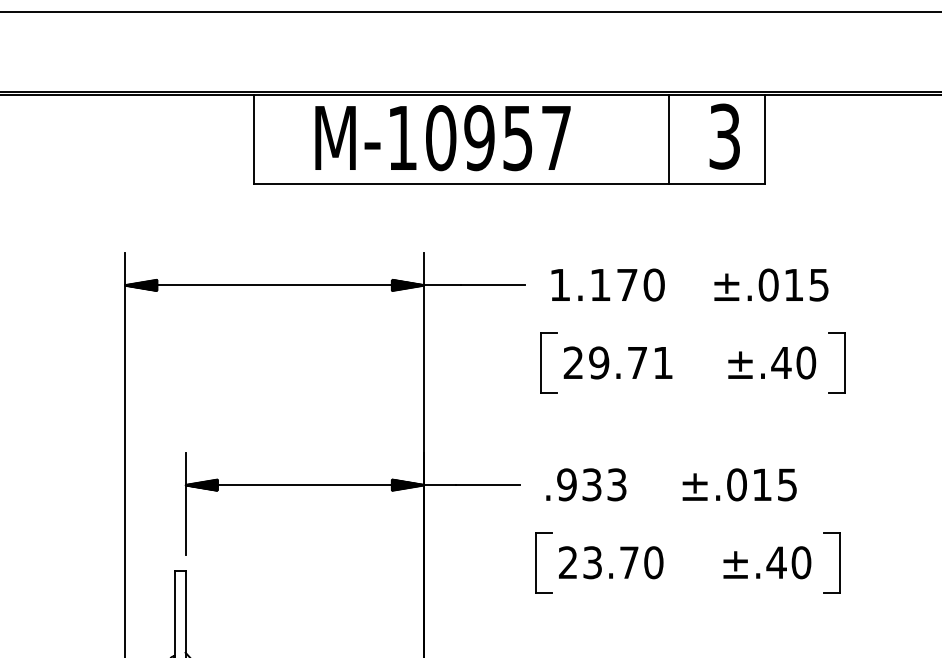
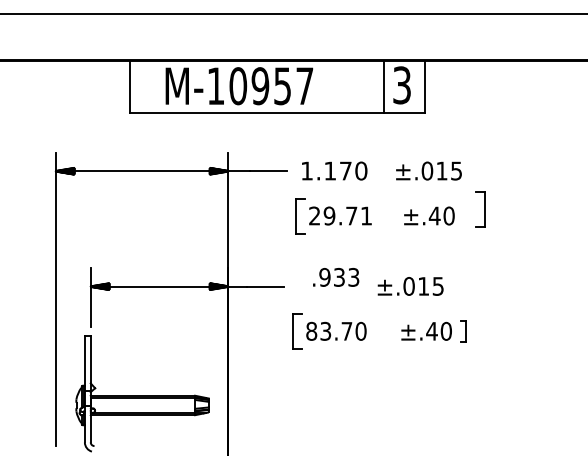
line: (668, 138) -> (383, 86), moved
part: (836, 363) -> (480, 209), moved
text: (586, 484) -> (336, 277), moved
text: (567, 562) -> (311, 331), 23.70 -> 83.70
part: (831, 562) -> (463, 331), size x0.6

